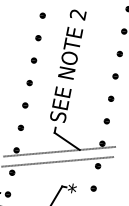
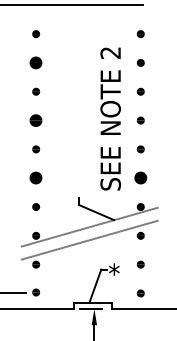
part: (43, 15) -> (36, 62), size x1.6
part: (34, 60) -> (36, 120), size x1.6
text: (68, 65) -> (110, 118), moved
part: (25, 105) -> (36, 178), size x1.6
part: (106, 121) -> (140, 178), size x1.6

